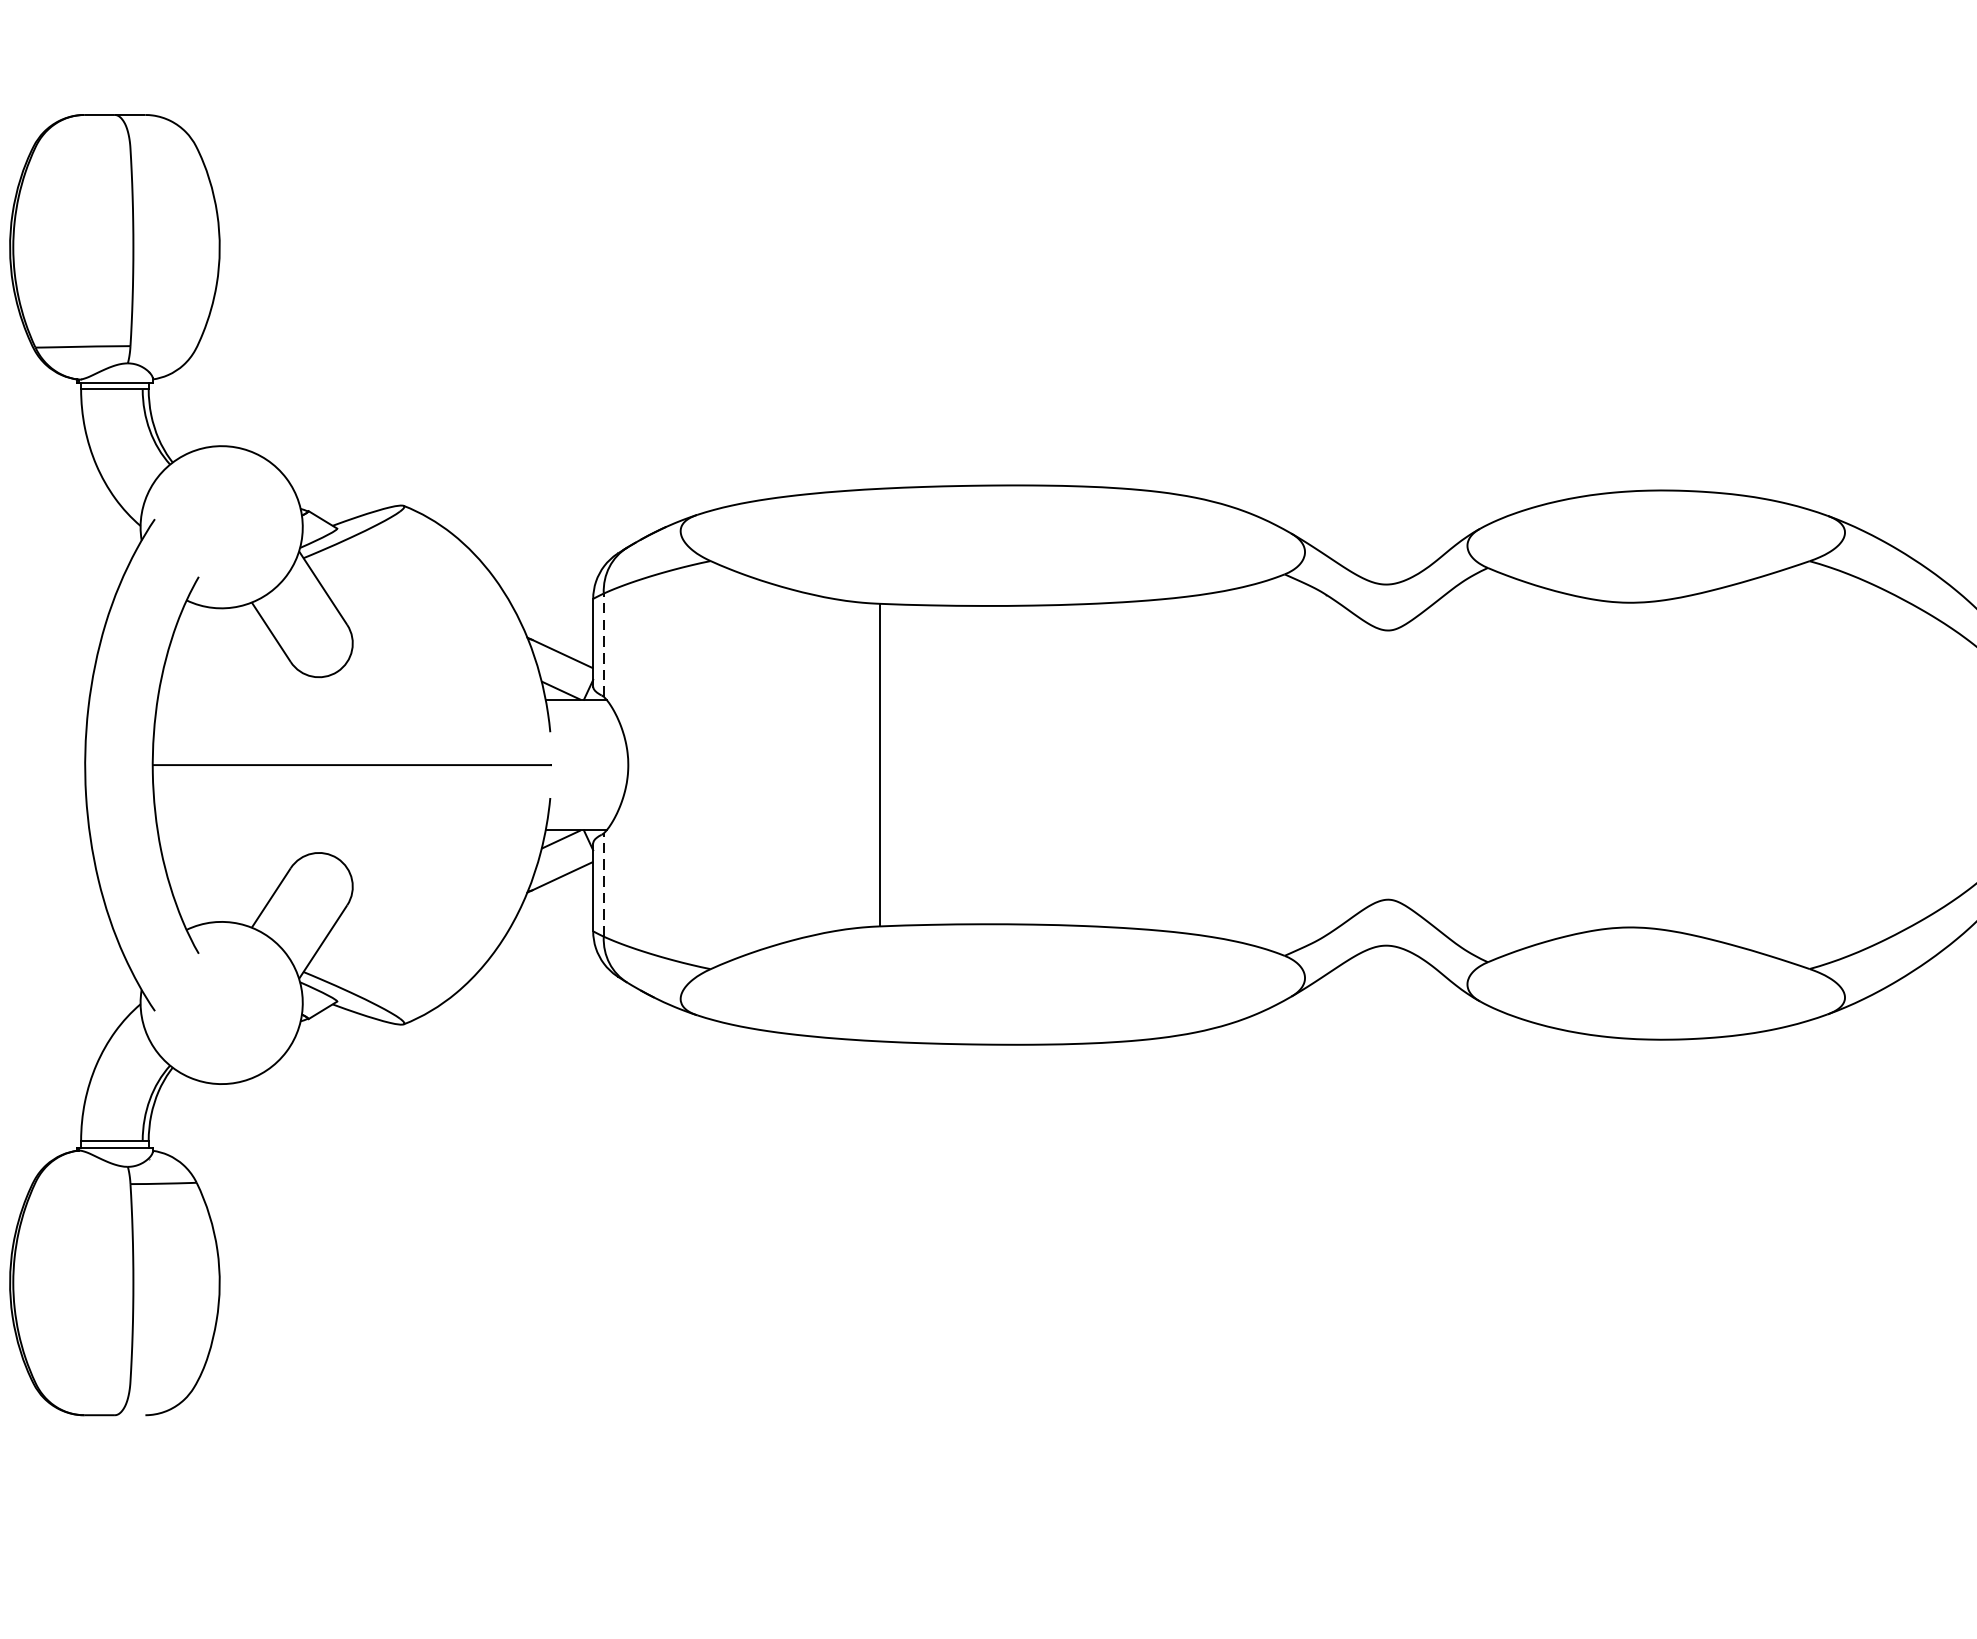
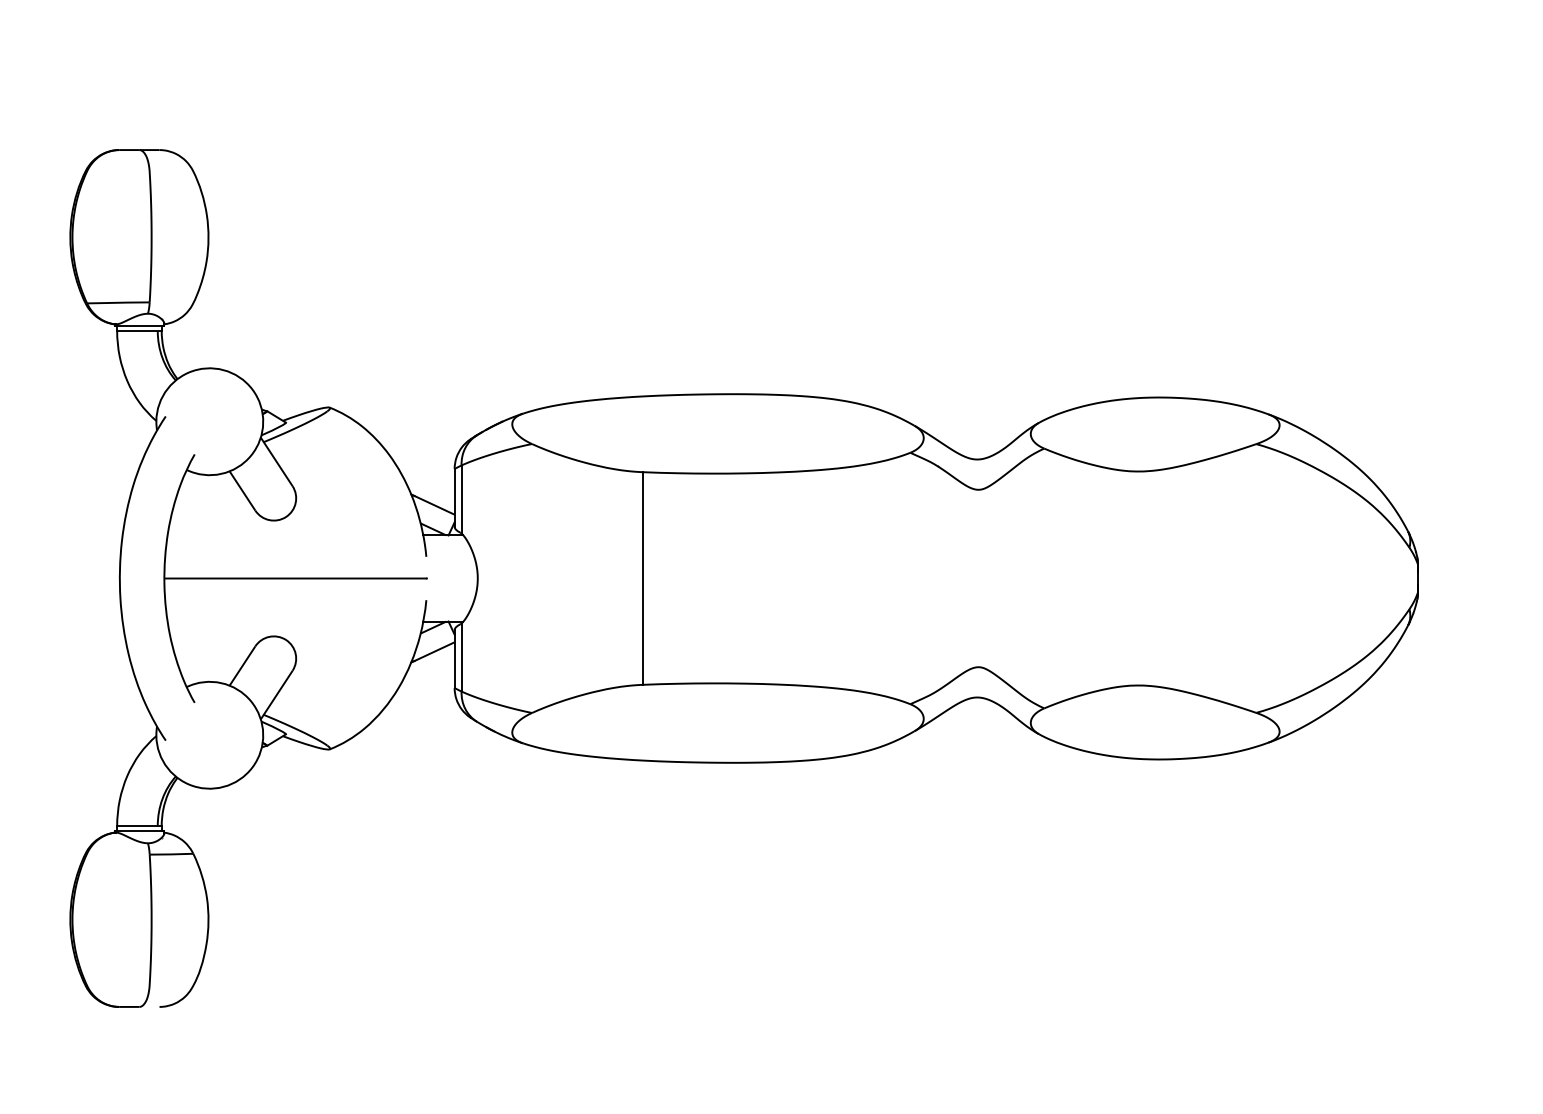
line: (603, 645) -> (461, 499), dashed -> solid
line: (603, 884) -> (461, 657), dashed -> solid

